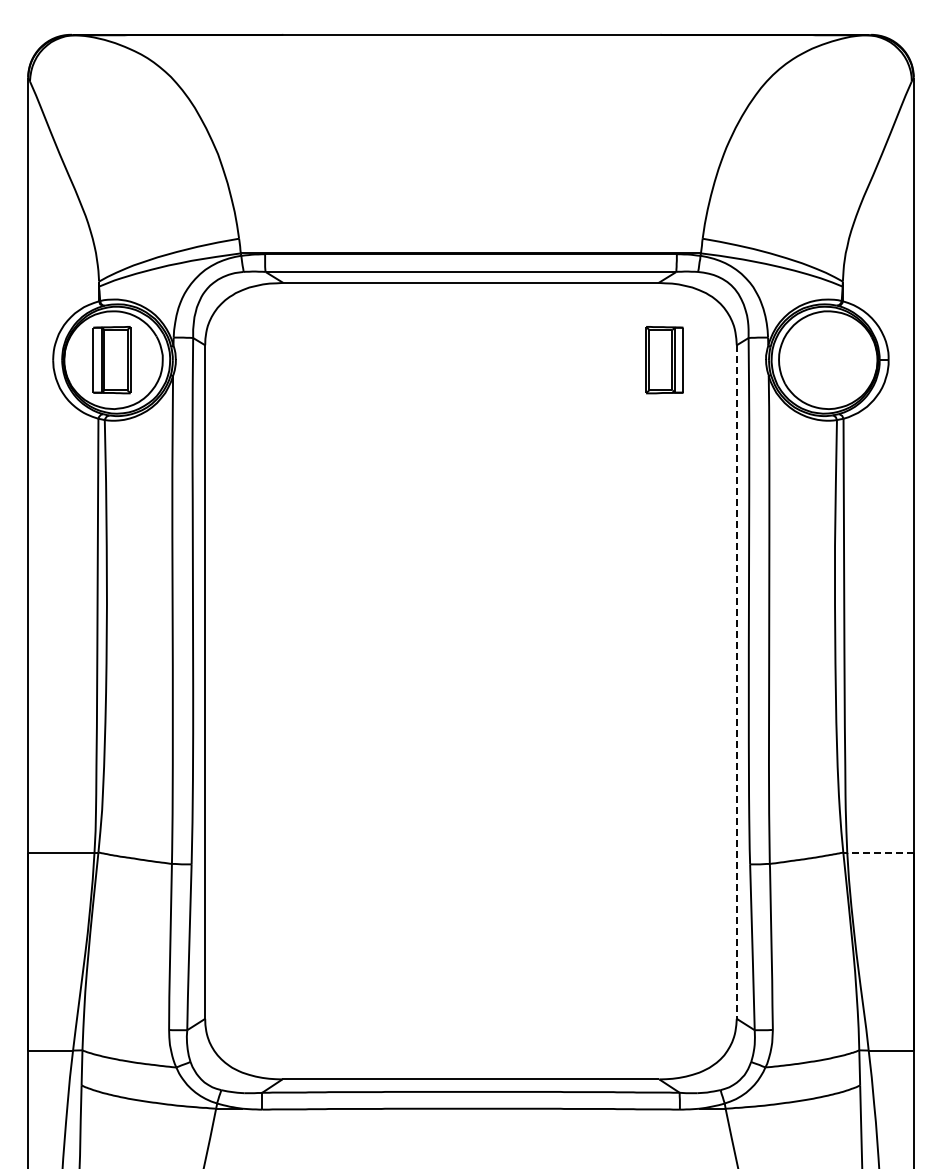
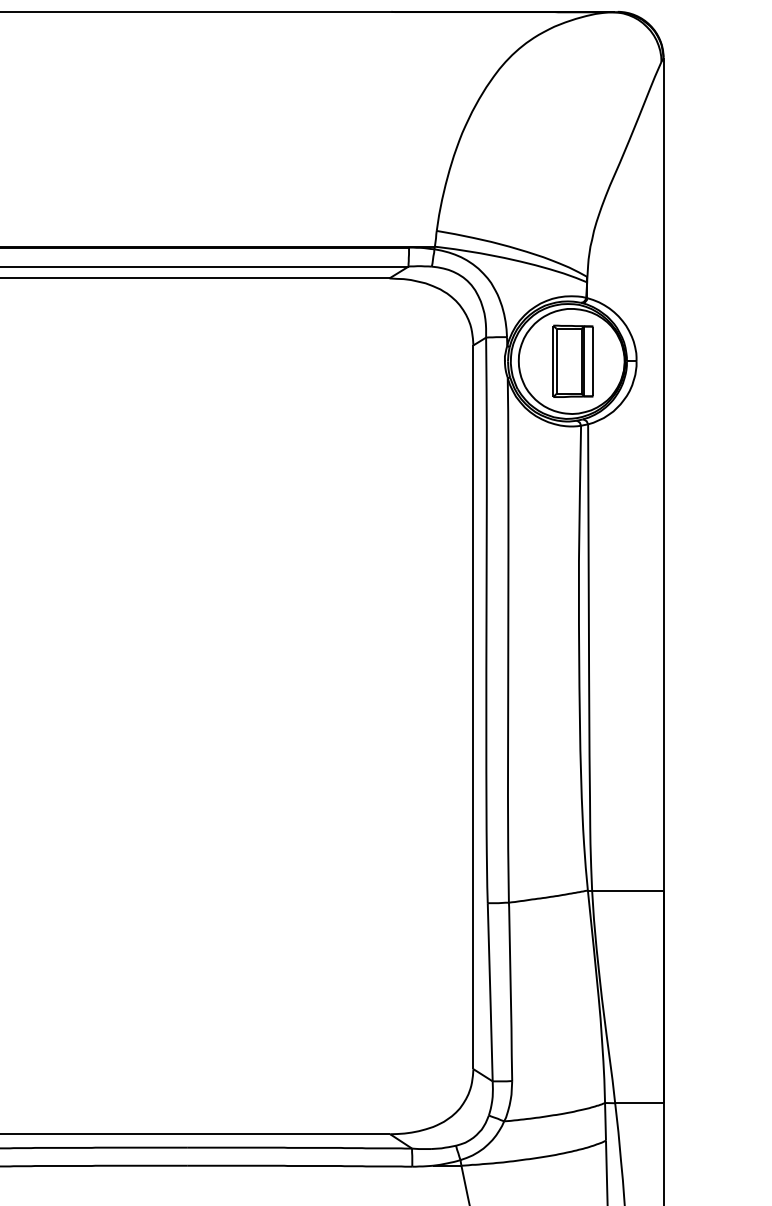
part: (664, 360) -> (573, 361), moved
line: (736, 683) -> (473, 708), dashed -> solid
line: (880, 852) -> (627, 890), dashed -> solid

